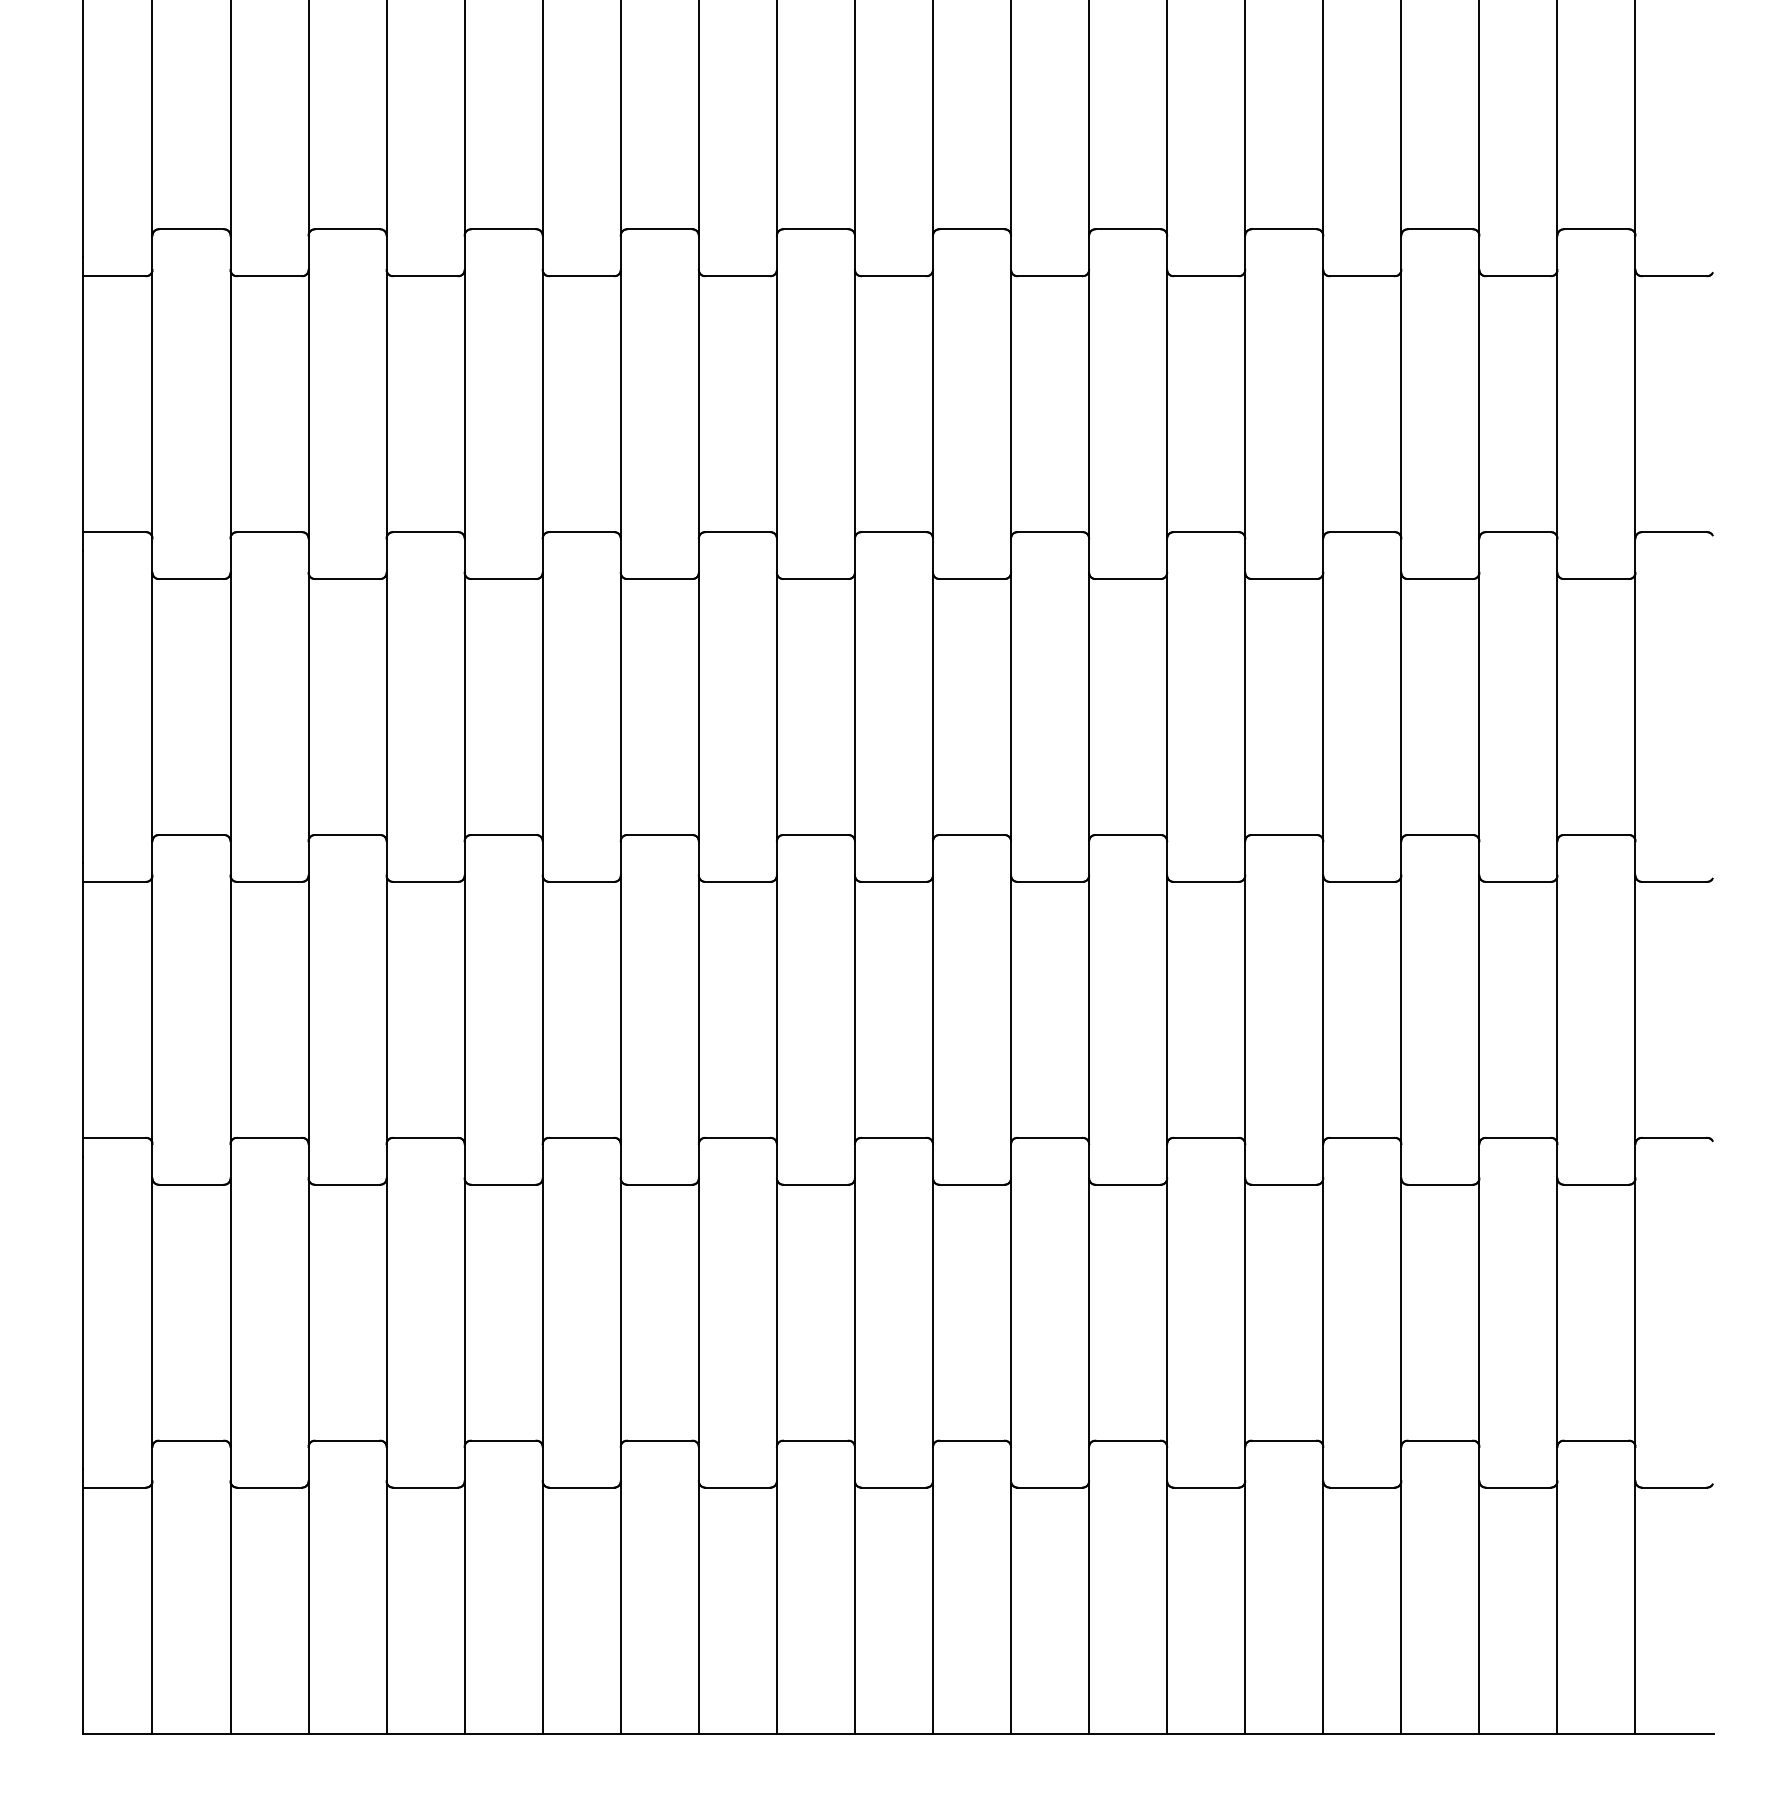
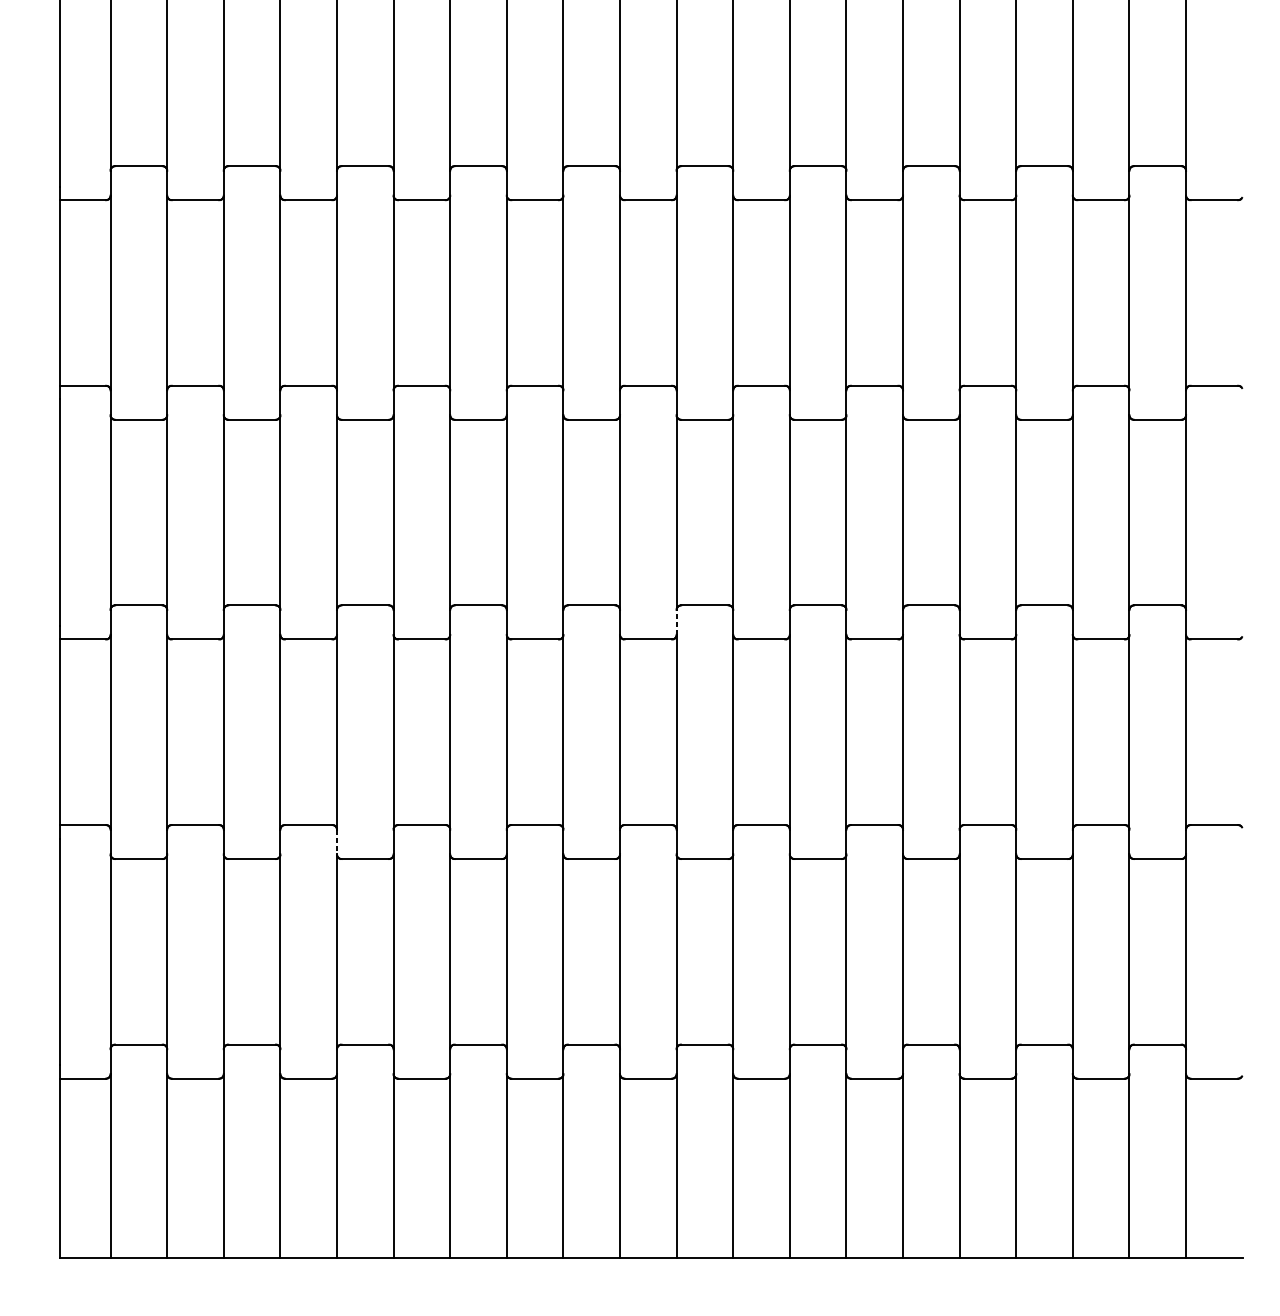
line: (933, 857) -> (676, 621), solid -> dashed
line: (464, 1161) -> (336, 842), solid -> dashed

